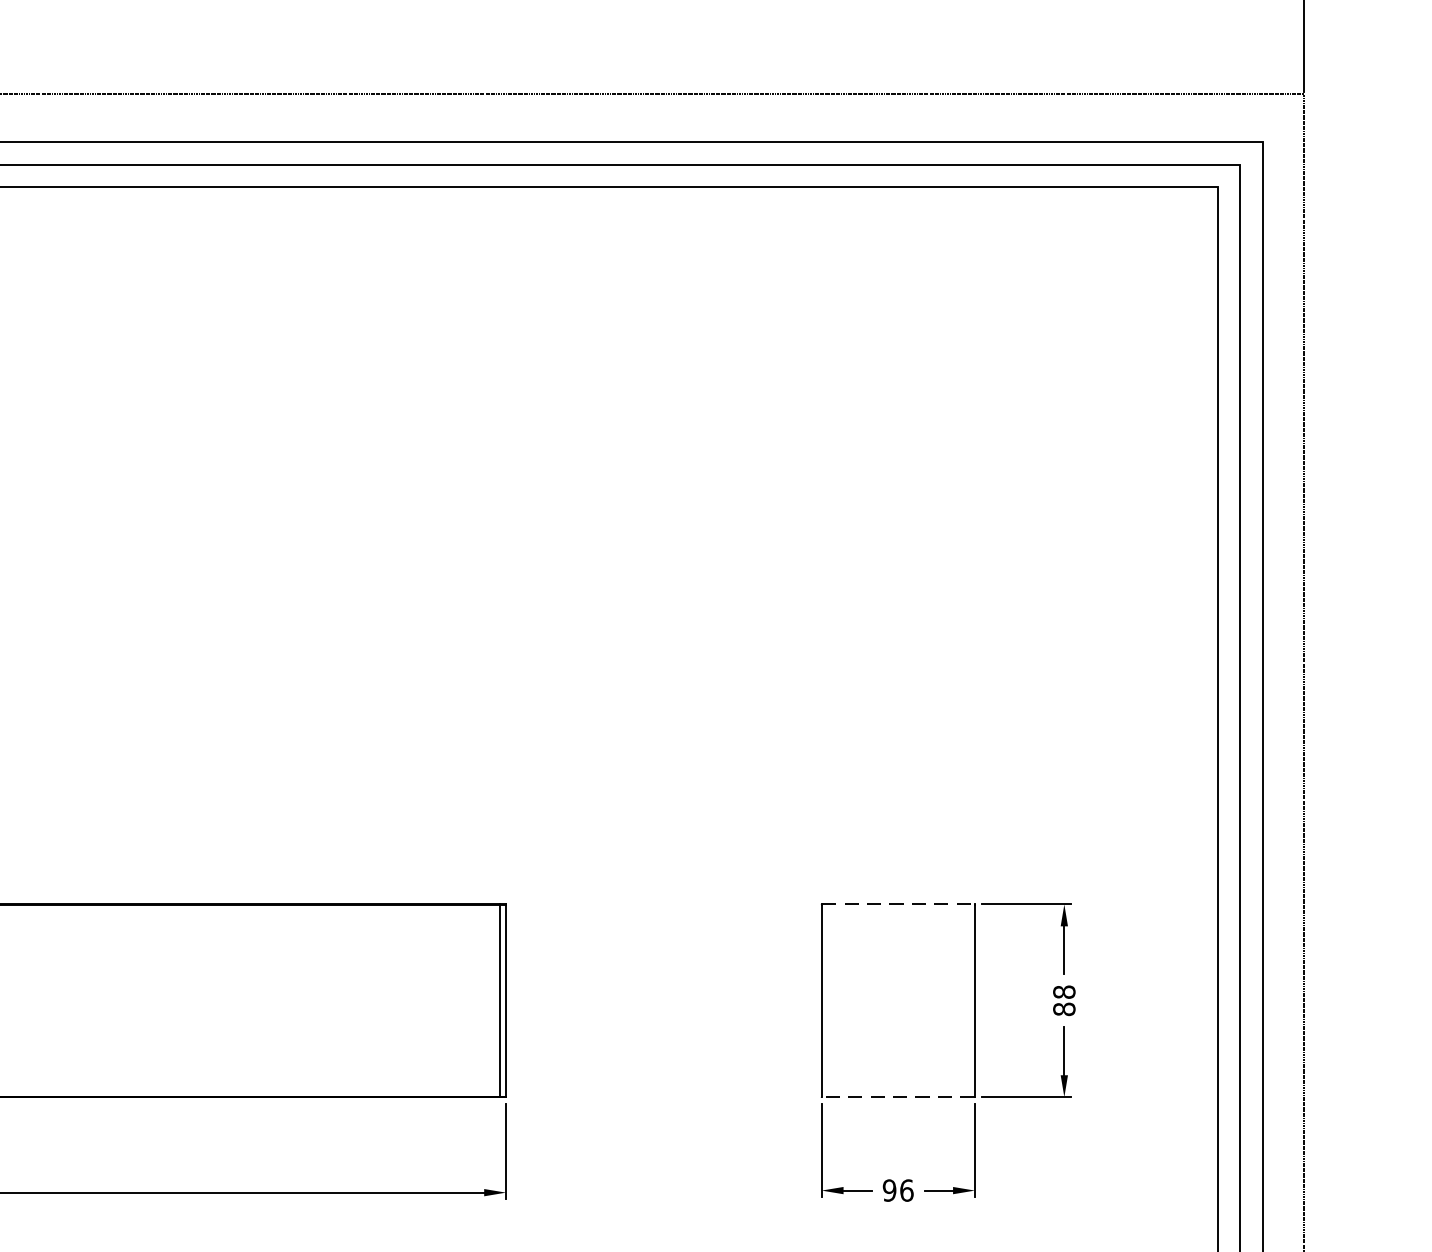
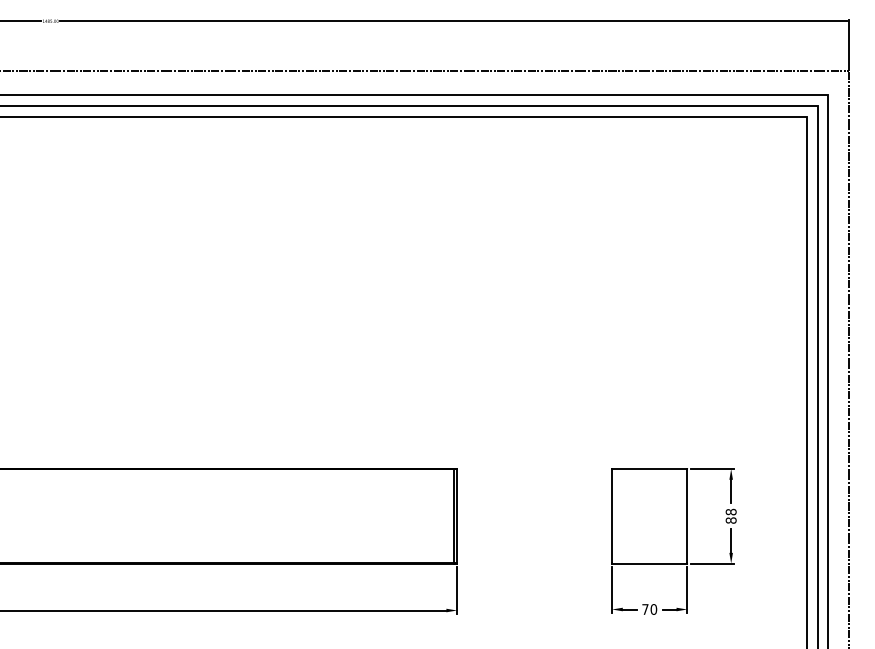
line: (899, 905) -> (650, 469), dashed -> solid
line: (897, 1096) -> (649, 563), dashed -> solid
text: (897, 1190) -> (649, 609), 96 -> 70

